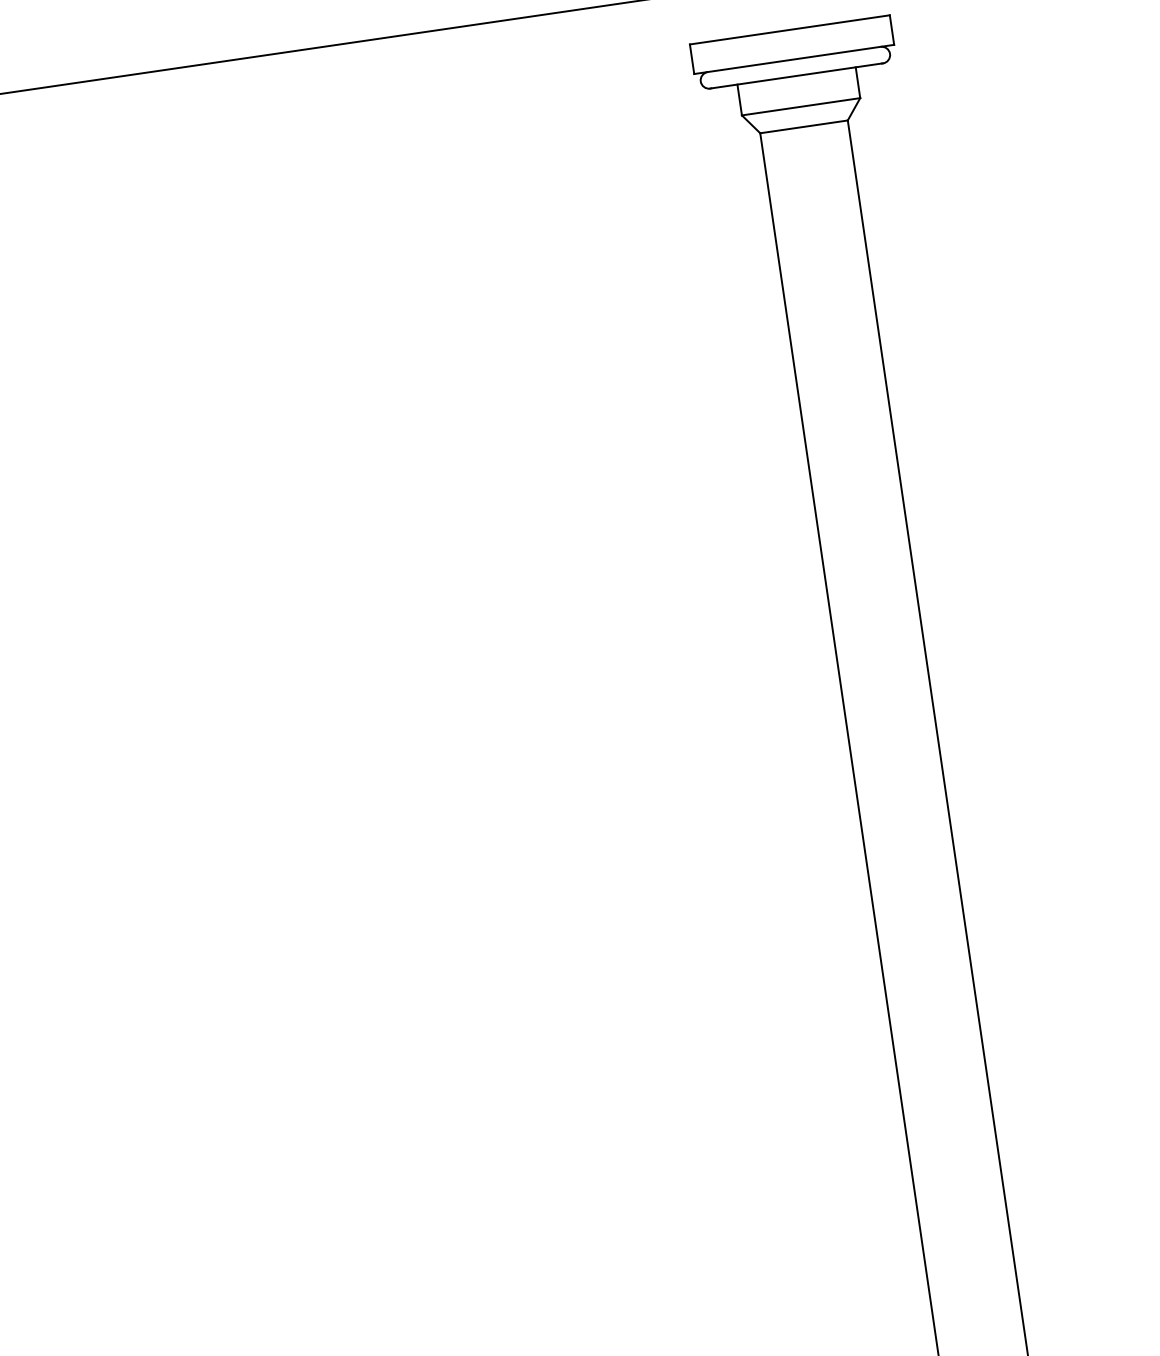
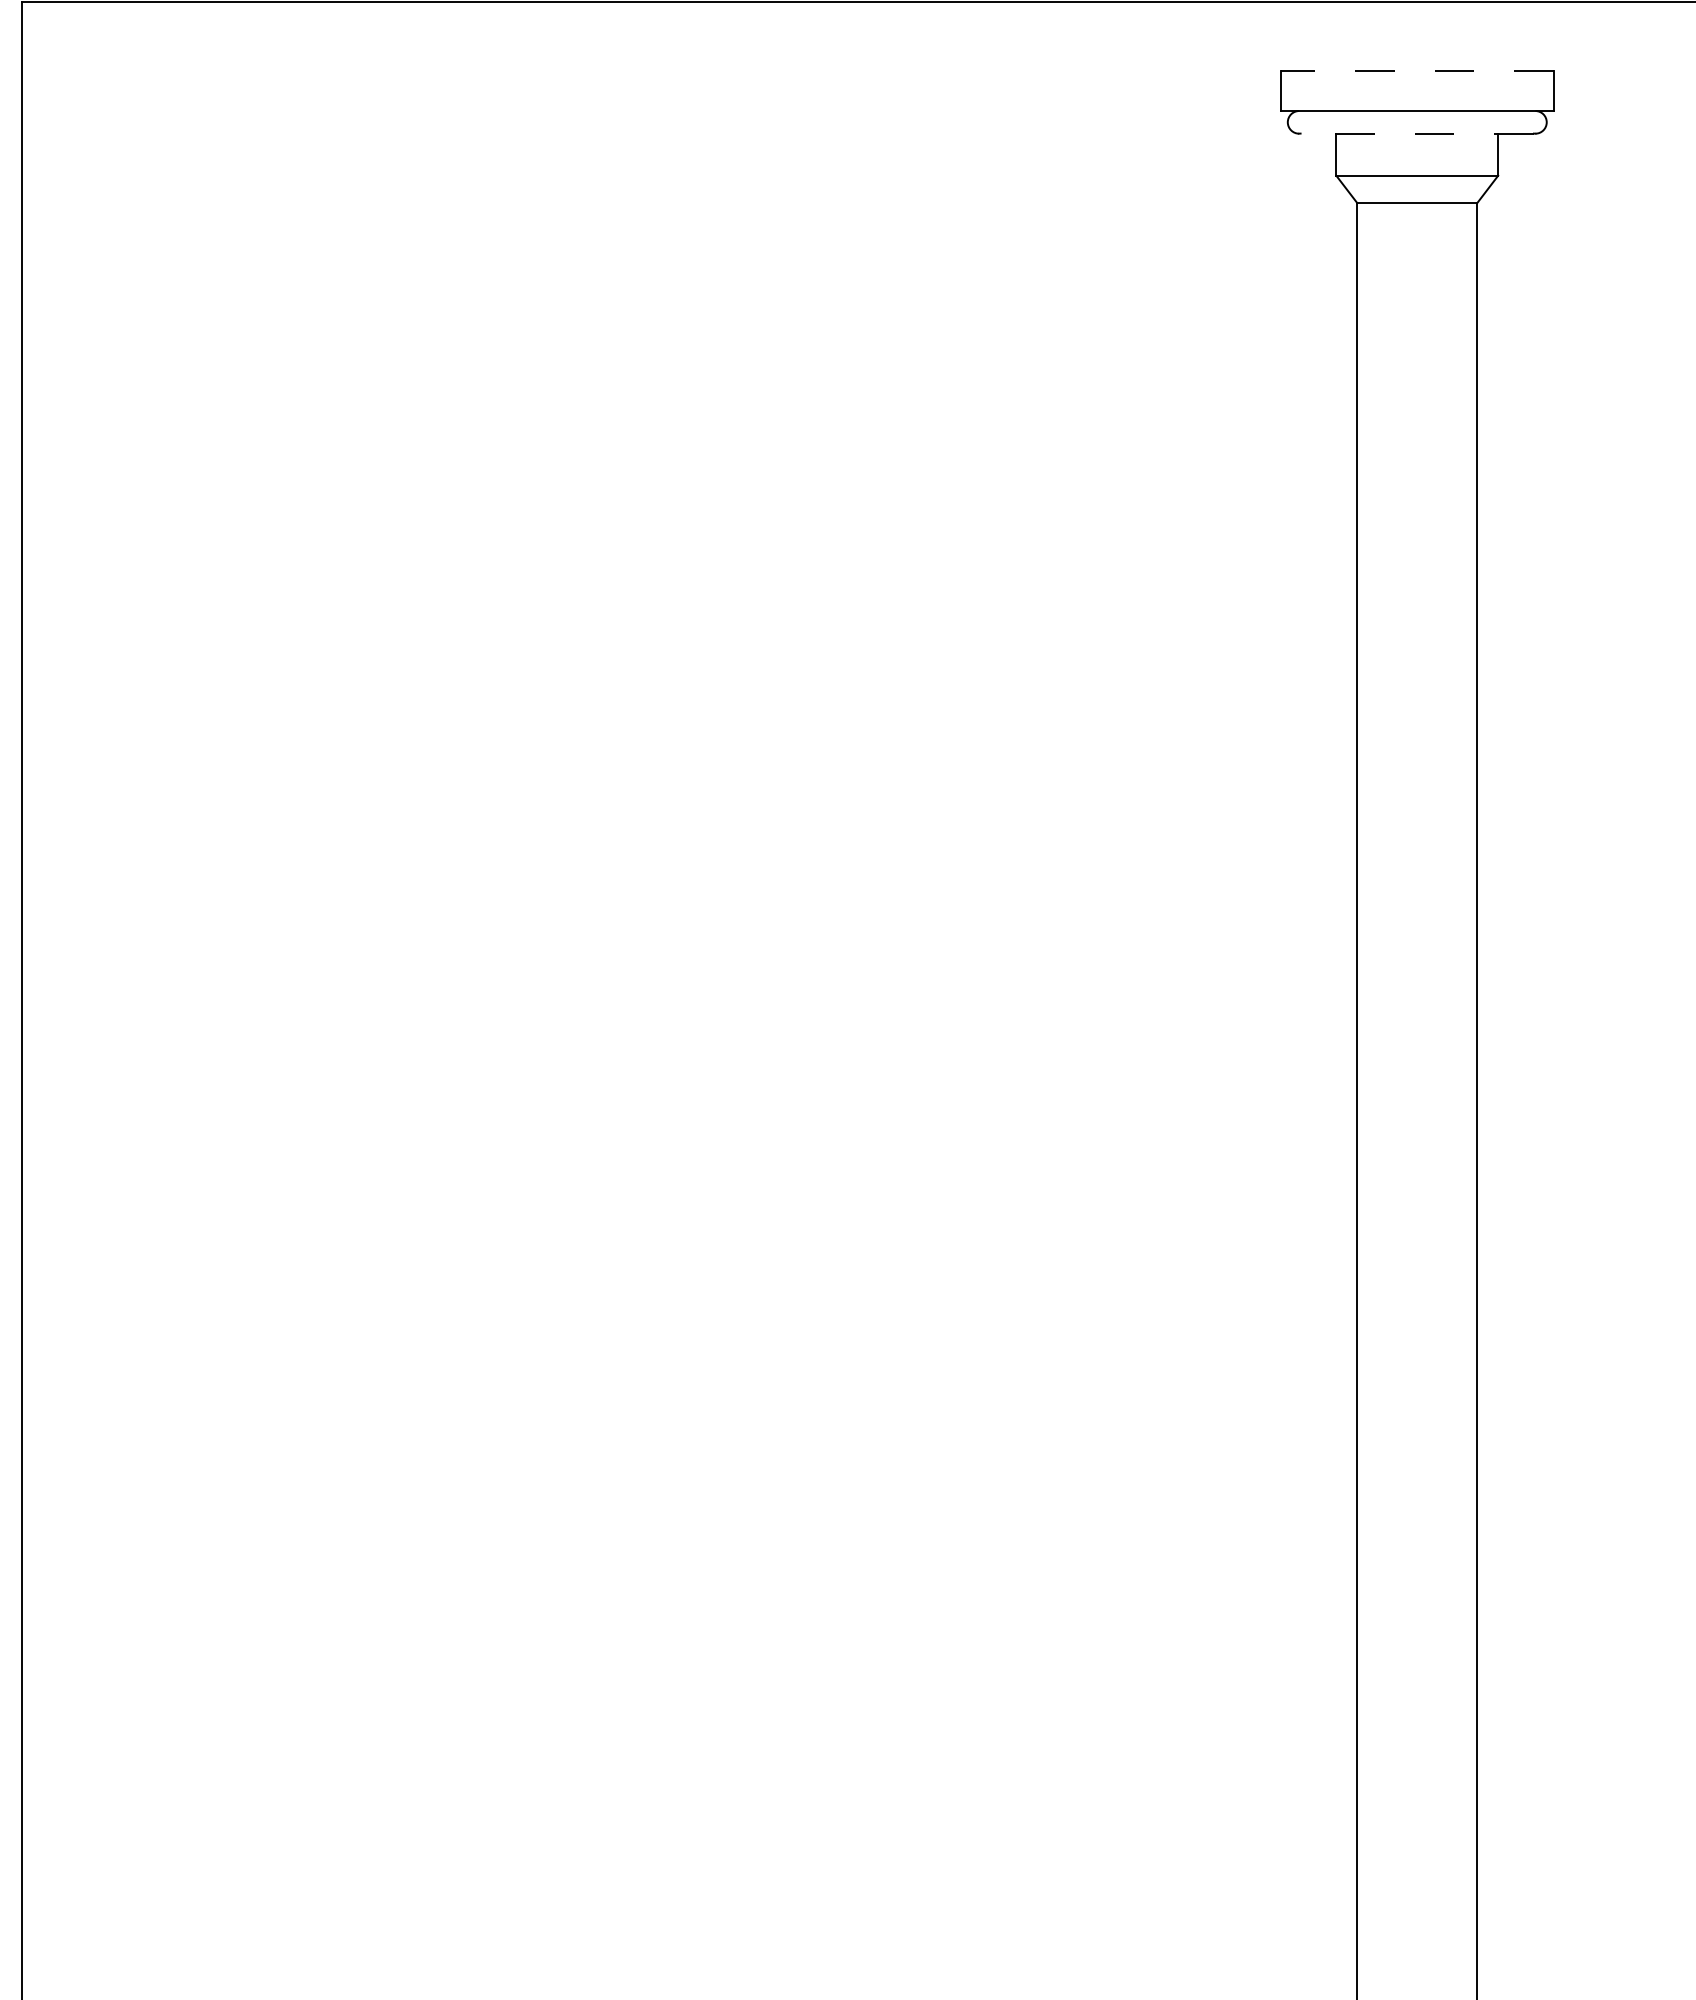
line: (790, 29) -> (1417, 70), solid -> dashed
line: (796, 75) -> (1417, 133), solid -> dashed

